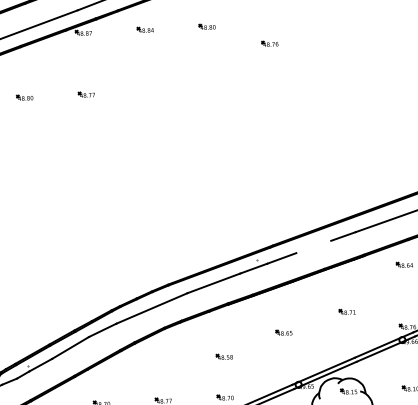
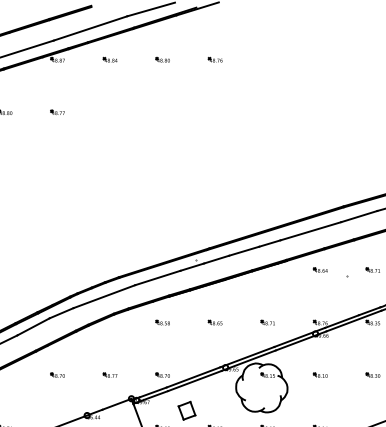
part: (268, 43) -> (214, 59), moved
line: (314, 246) -> (244, 250), added
part: (346, 311) -> (267, 322), moved
part: (224, 356) -> (162, 322), moved

